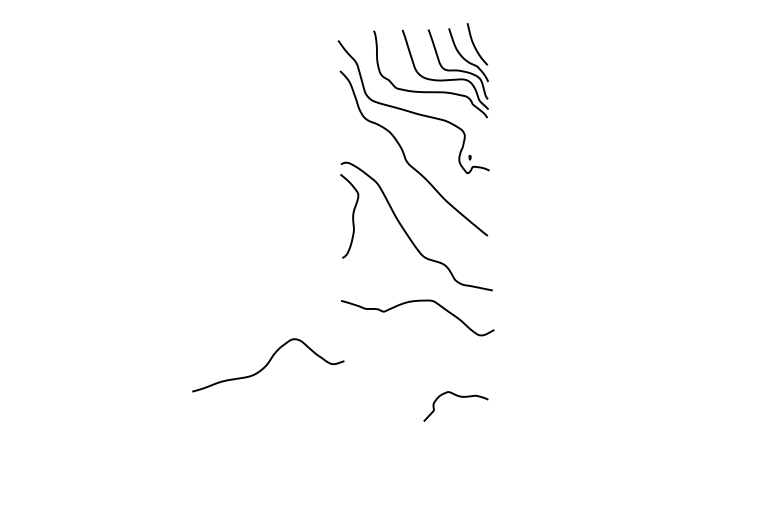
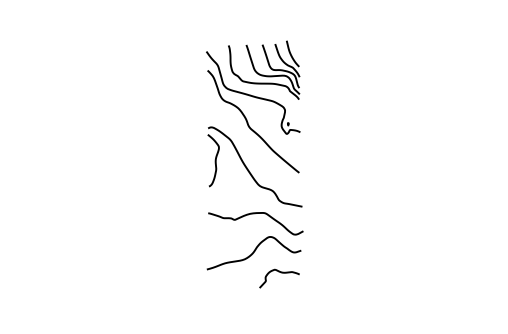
curve: (267, 365) -> (253, 253), moved

